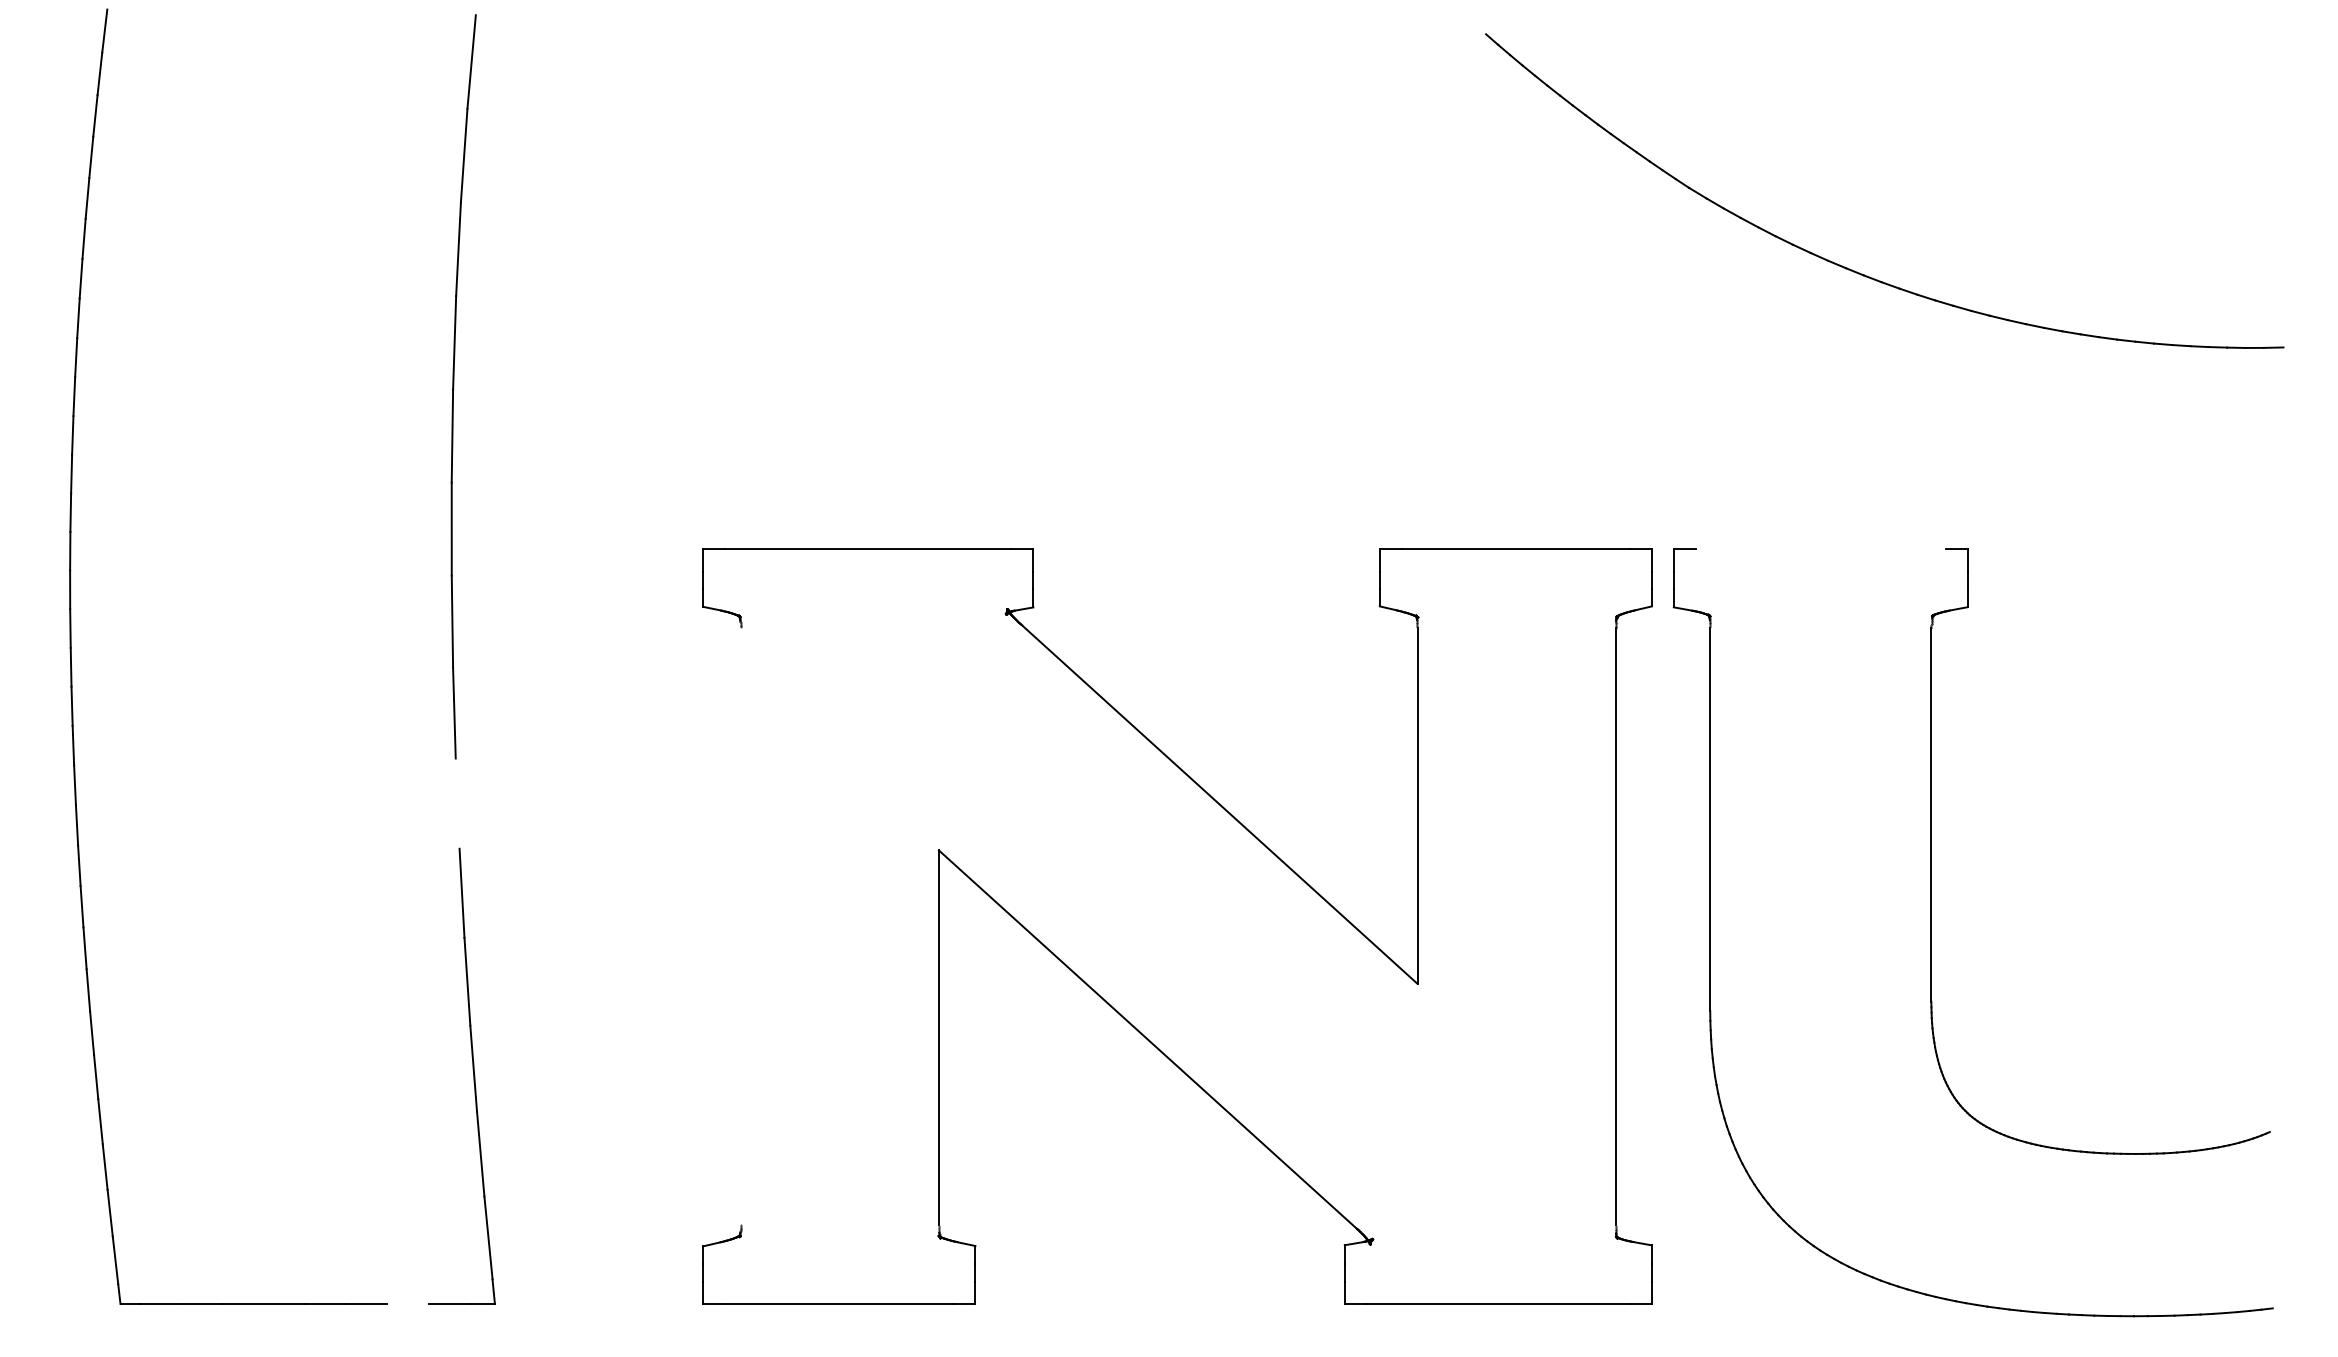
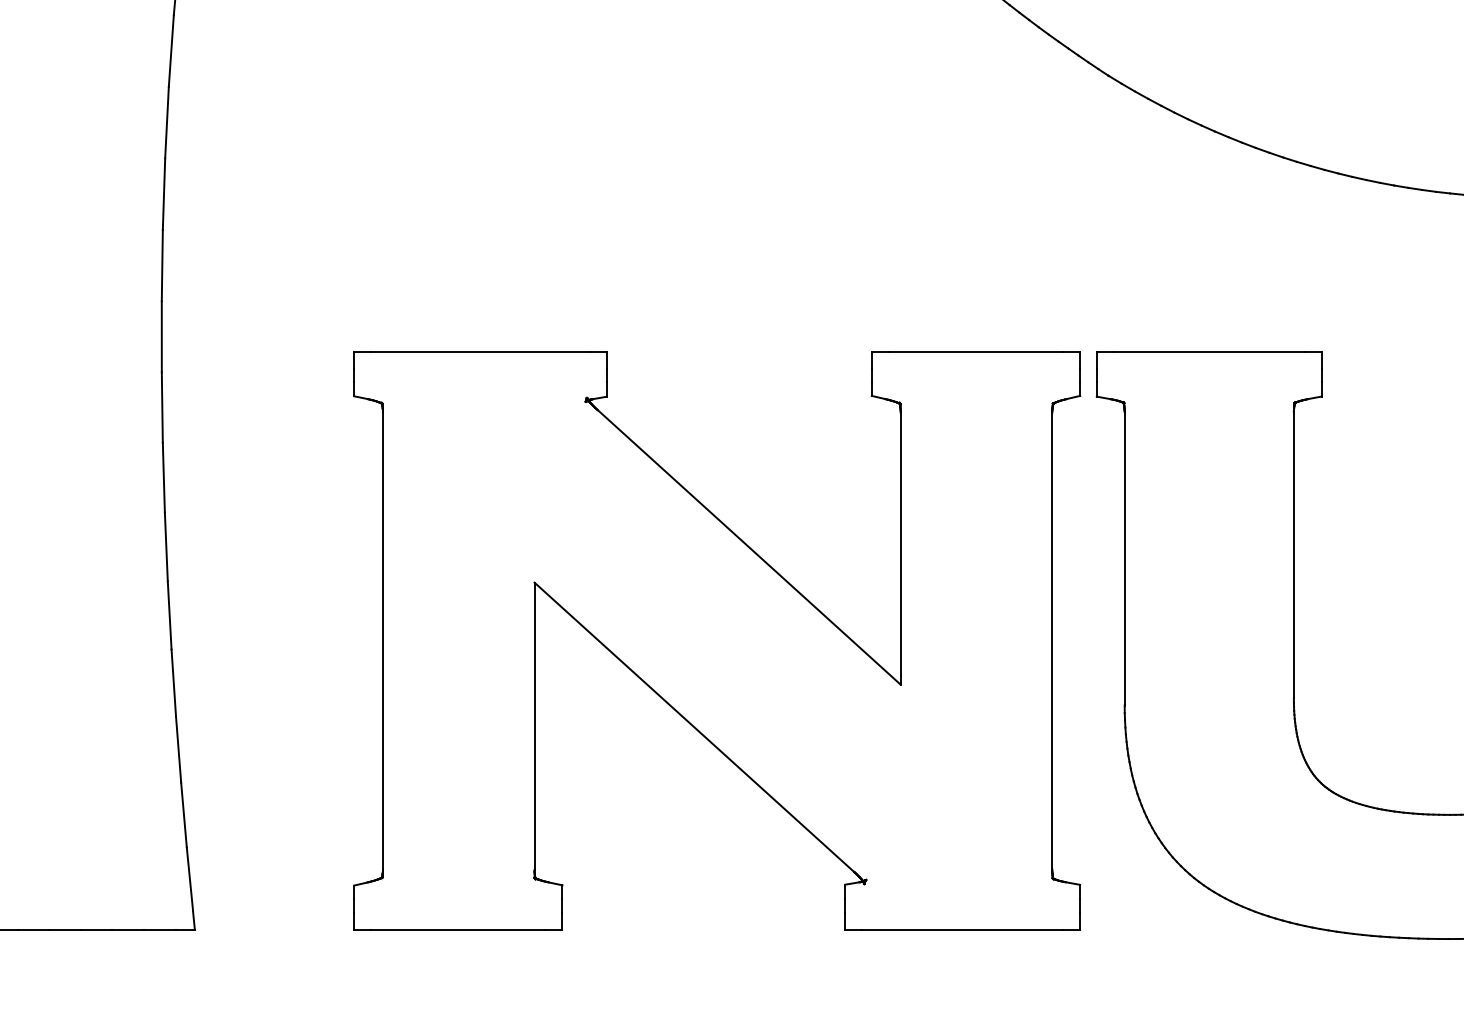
line: (1820, 549) -> (1209, 352), added
line: (457, 803) -> (166, 546), added
line: (740, 926) -> (382, 640), added
line: (407, 1304) -> (127, 930), added

